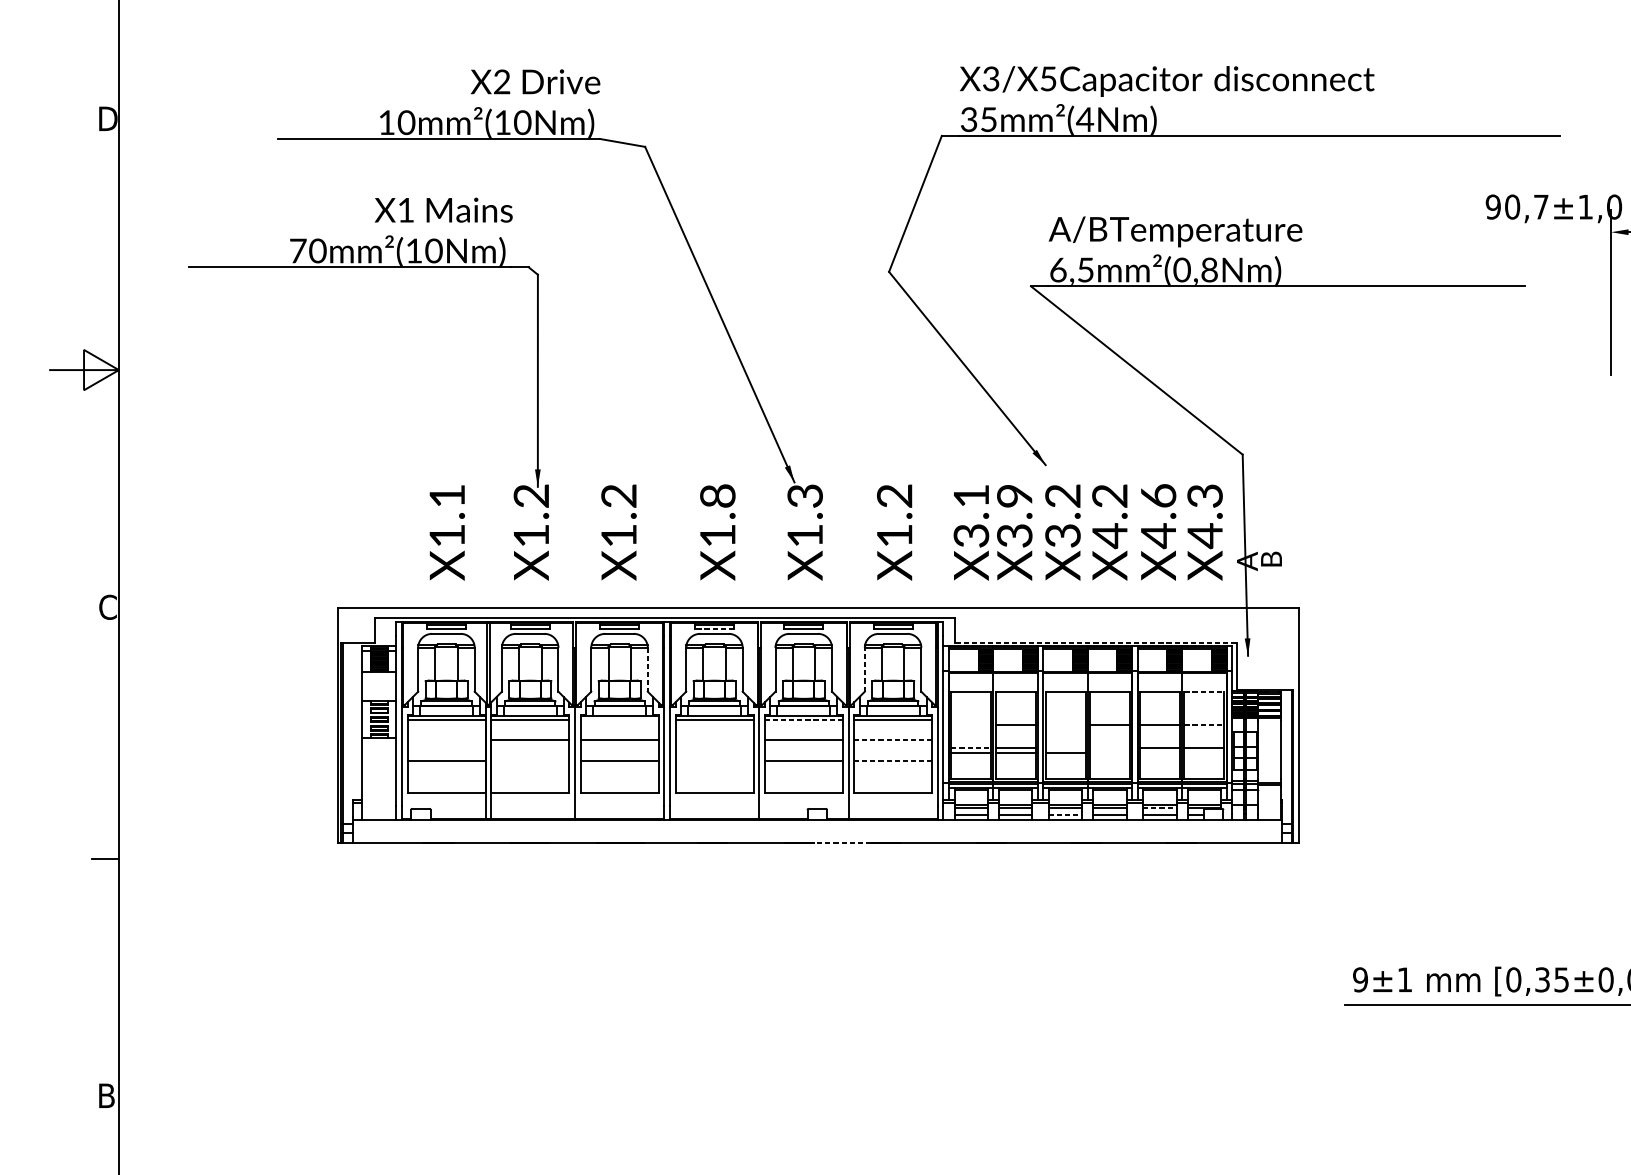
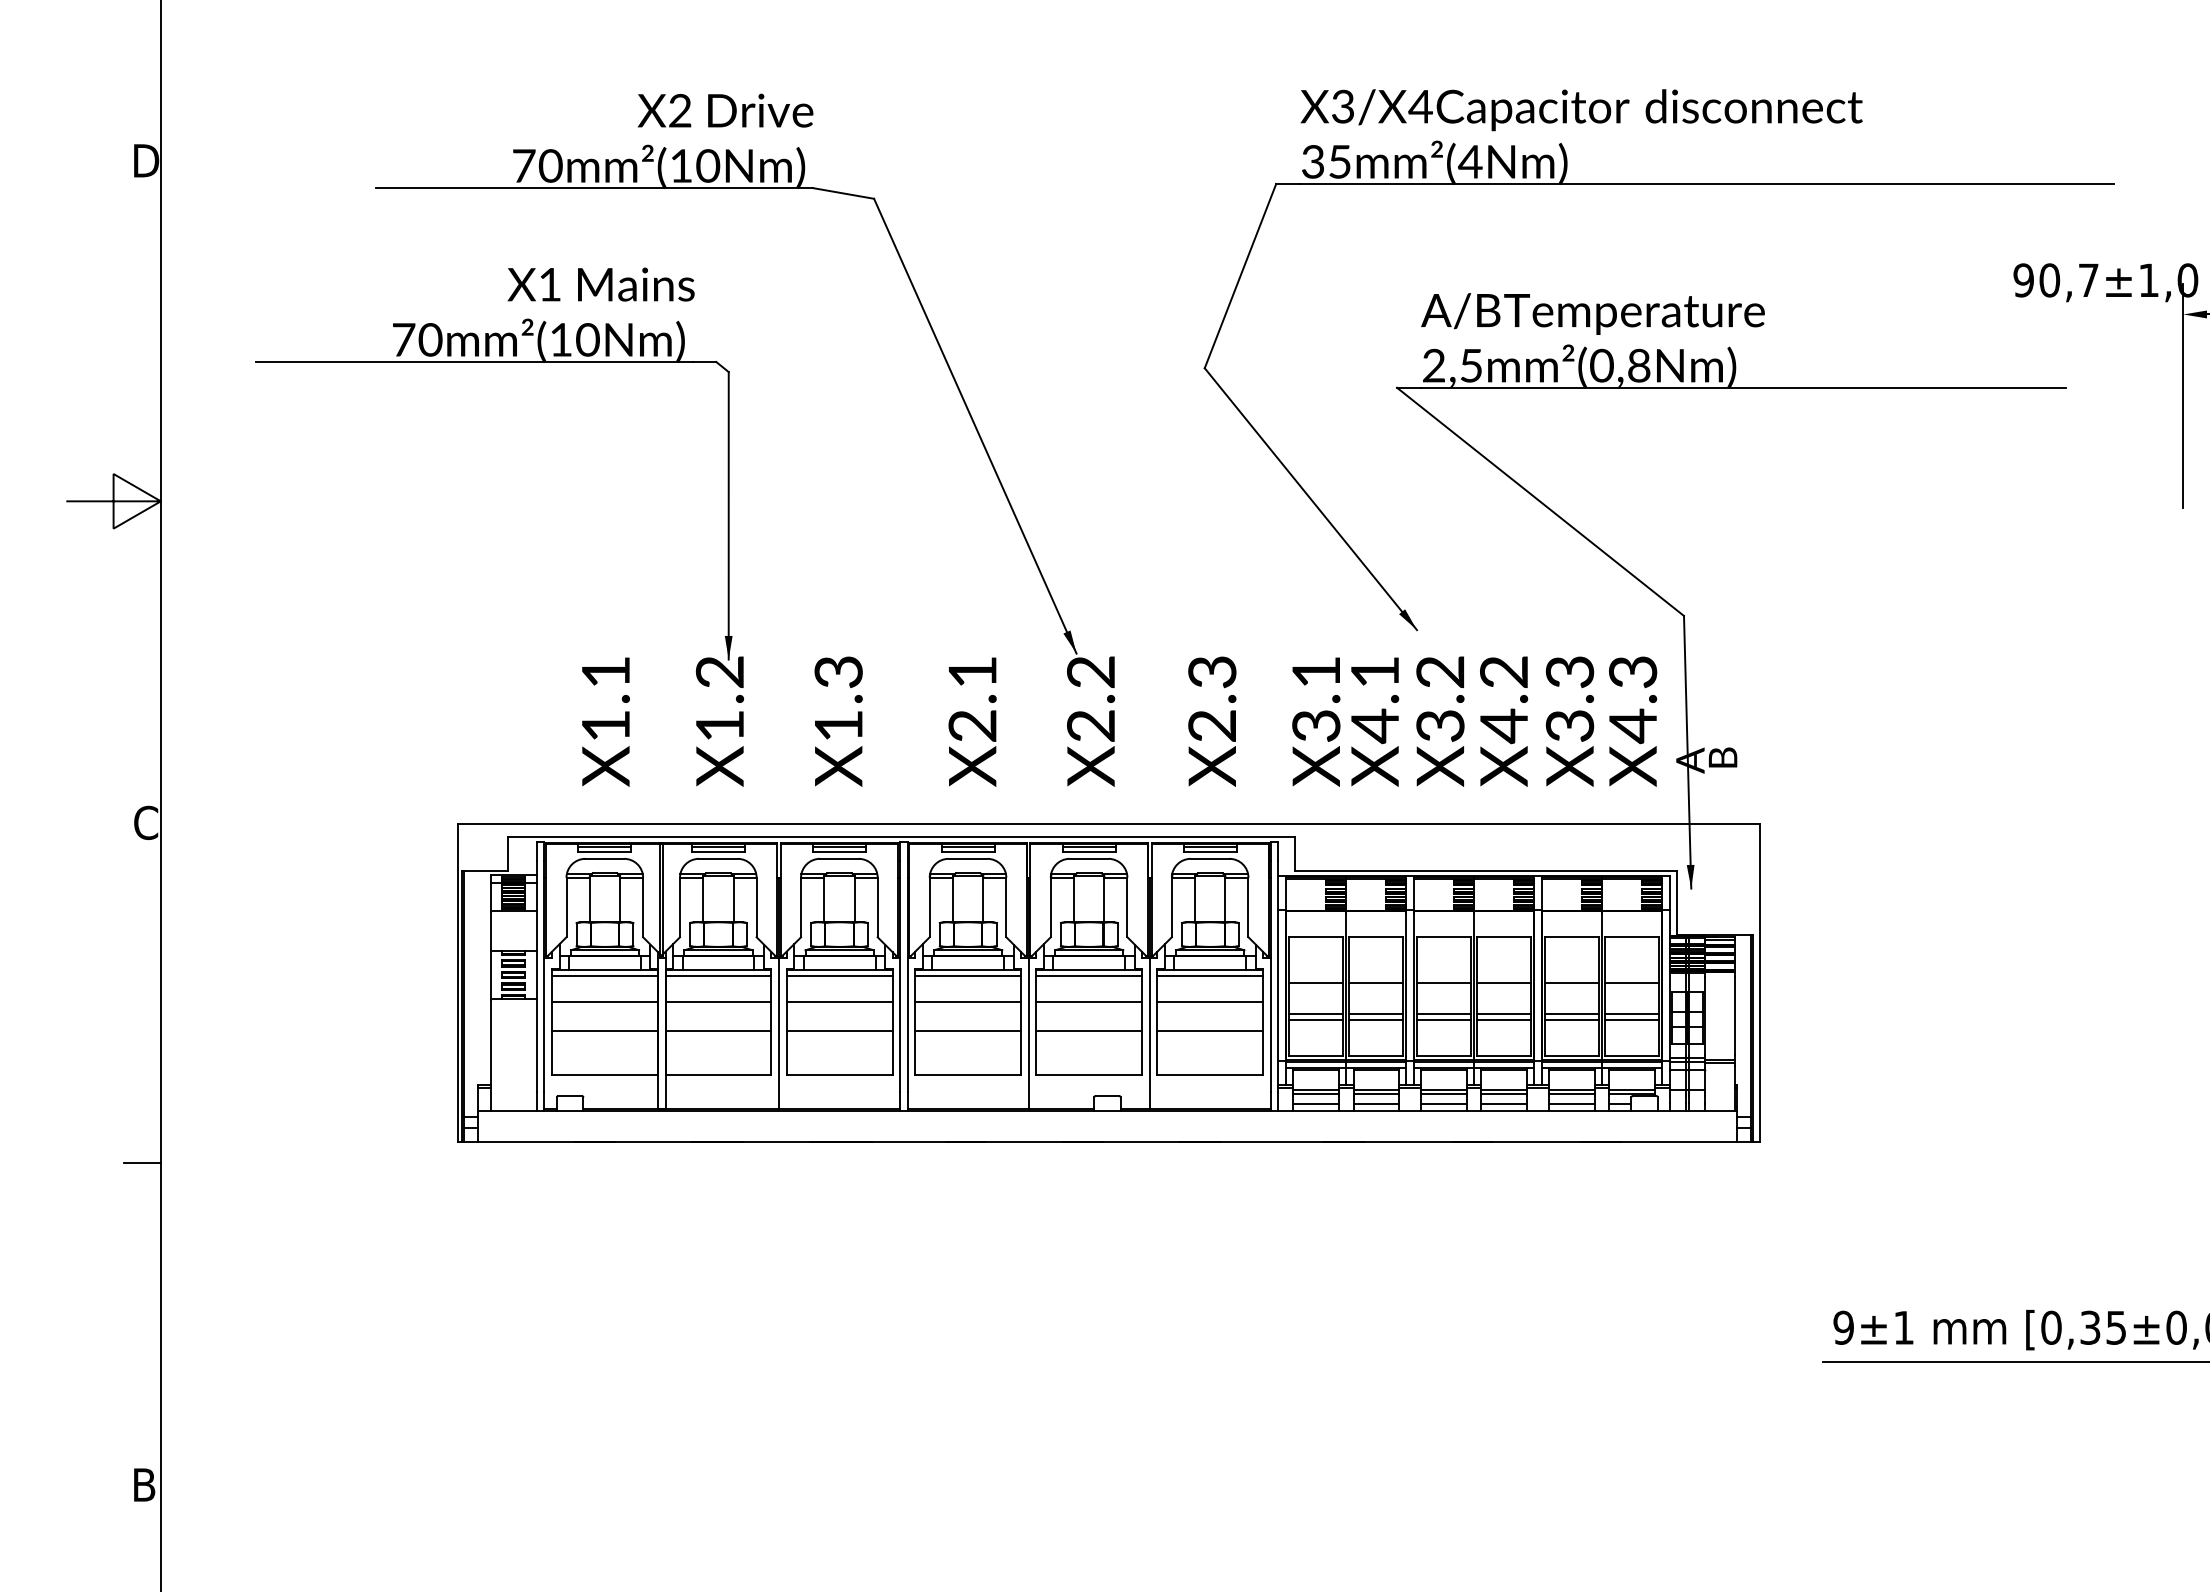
text: (1048, 78) -> (1420, 106), X3/X5 -> X3/X4
text: (387, 122) -> (524, 165), 10mm²(10Nm) -> 70mm²(10Nm)
text: (1058, 269) -> (1434, 365), 6,5mm²(0,8Nm) -> 2,5mm²(0,8Nm)
text: (619, 496) -> (839, 672), X1.2 -> X1.3
text: (717, 515) -> (972, 698), X1.8 -> X2.1
text: (805, 515) -> (1091, 698), X1.3 -> X2.2
text: (894, 515) -> (1212, 698), X1.2 -> X2.3
text: (1158, 516) -> (1569, 699), X4.6 -> X3.3
text: (1015, 517) -> (1375, 700), X3.9 -> X4.1
line: (714, 629) -> (967, 852), dashed -> solid
line: (1096, 642) -> (1486, 870), dashed -> solid
line: (647, 669) -> (877, 907), dashed -> solid
line: (864, 669) -> (1171, 907), dashed -> solid
line: (1204, 691) -> (1632, 937), dashed -> solid
line: (619, 719) -> (839, 975), added
line: (804, 719) -> (1089, 975), dashed -> solid
line: (971, 725) -> (1316, 982), added
line: (1065, 725) -> (1443, 982), added
line: (1204, 725) -> (1632, 982), dashed -> solid
line: (446, 739) -> (604, 1002), added
line: (714, 739) -> (968, 1002), added
line: (893, 739) -> (1210, 1002), dashed -> solid
line: (971, 747) -> (1316, 1013), dashed -> solid
line: (1065, 747) -> (1443, 1013), added
line: (1110, 747) -> (1504, 1013), added
line: (1110, 753) -> (1504, 1020), added
line: (1159, 753) -> (1571, 1020), added
line: (1203, 753) -> (1631, 1020), added
line: (530, 760) -> (718, 1030), added
line: (714, 760) -> (968, 1030), added
line: (893, 760) -> (1210, 1030), dashed -> solid
line: (1159, 807) -> (1571, 1094), dashed -> solid
line: (1065, 815) -> (1443, 1104), dashed -> solid
line: (842, 843) -> (1141, 1142), dashed -> solid

